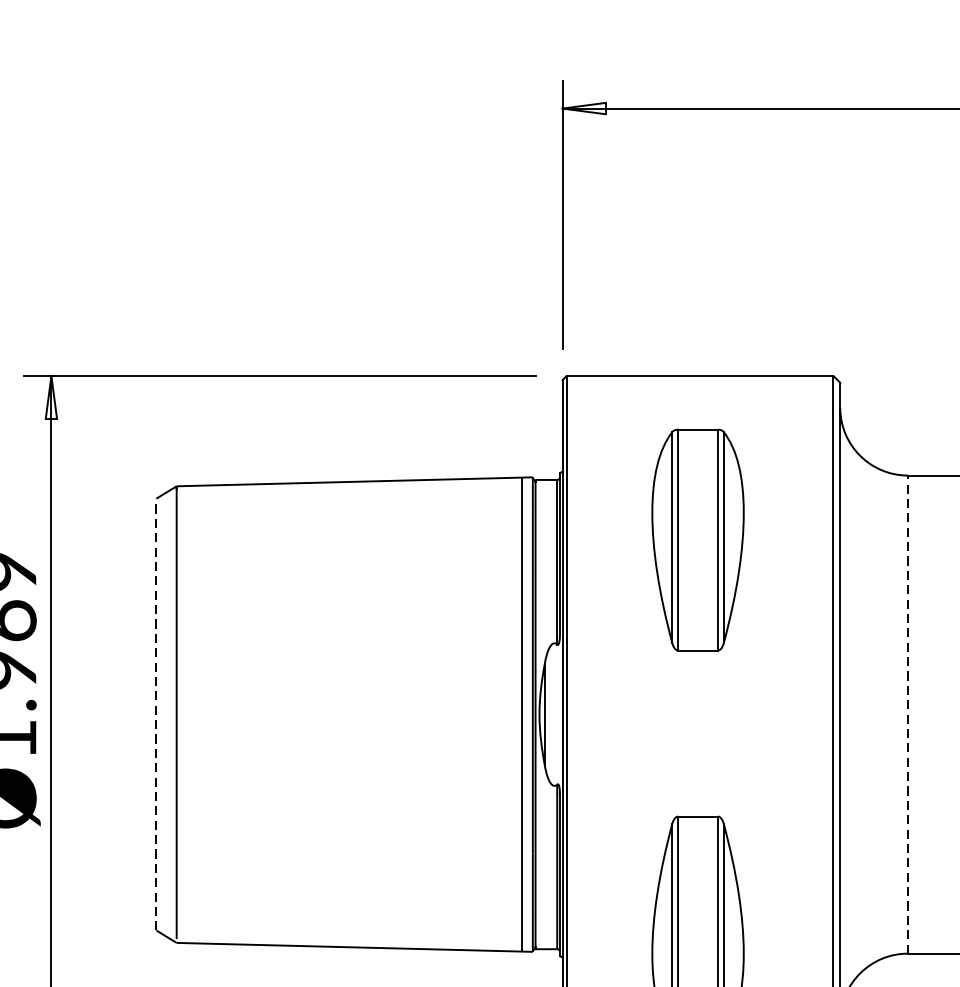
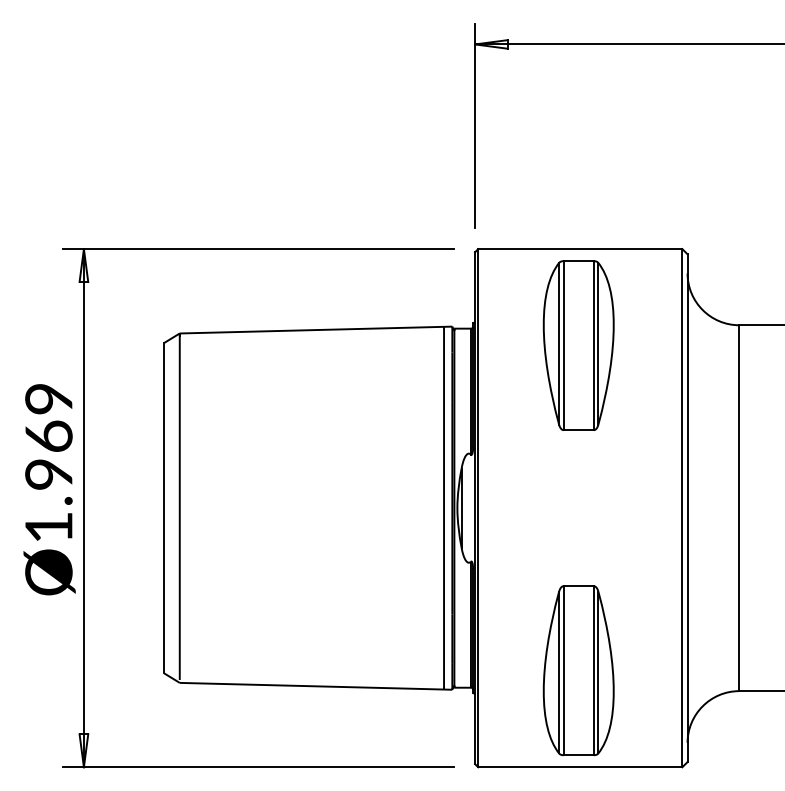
part: (697, 539) -> (578, 345), moved
line: (156, 713) -> (164, 507), dashed -> solid
line: (908, 715) -> (739, 508), dashed -> solid

